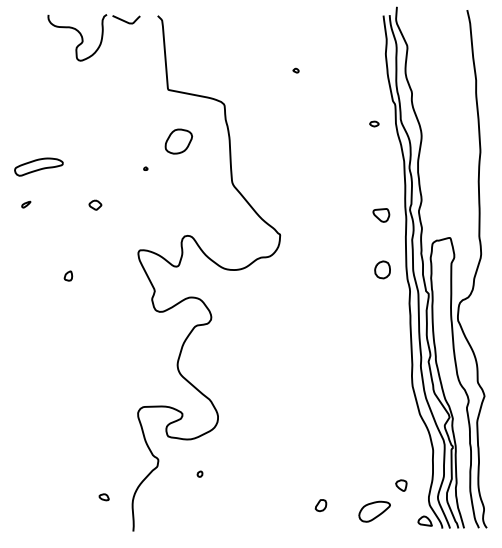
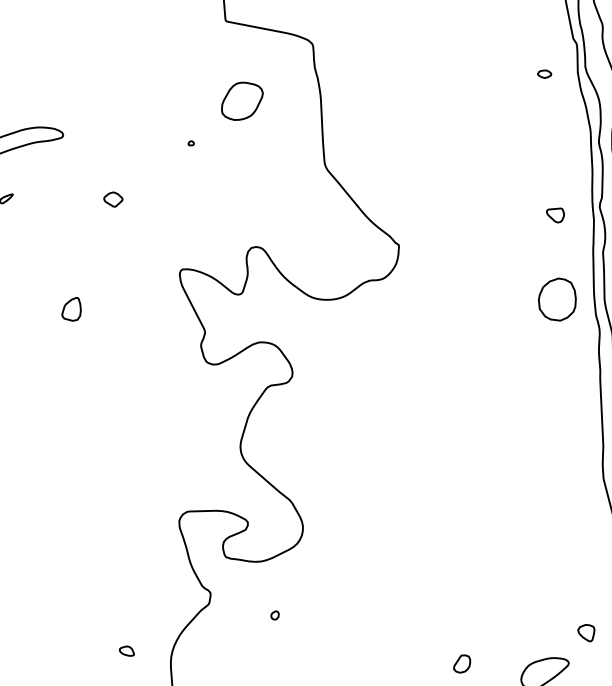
part: (381, 215) -> (555, 215), size x0.7
part: (382, 269) -> (557, 299), size x1.6
part: (68, 275) -> (71, 308), size x1.6

